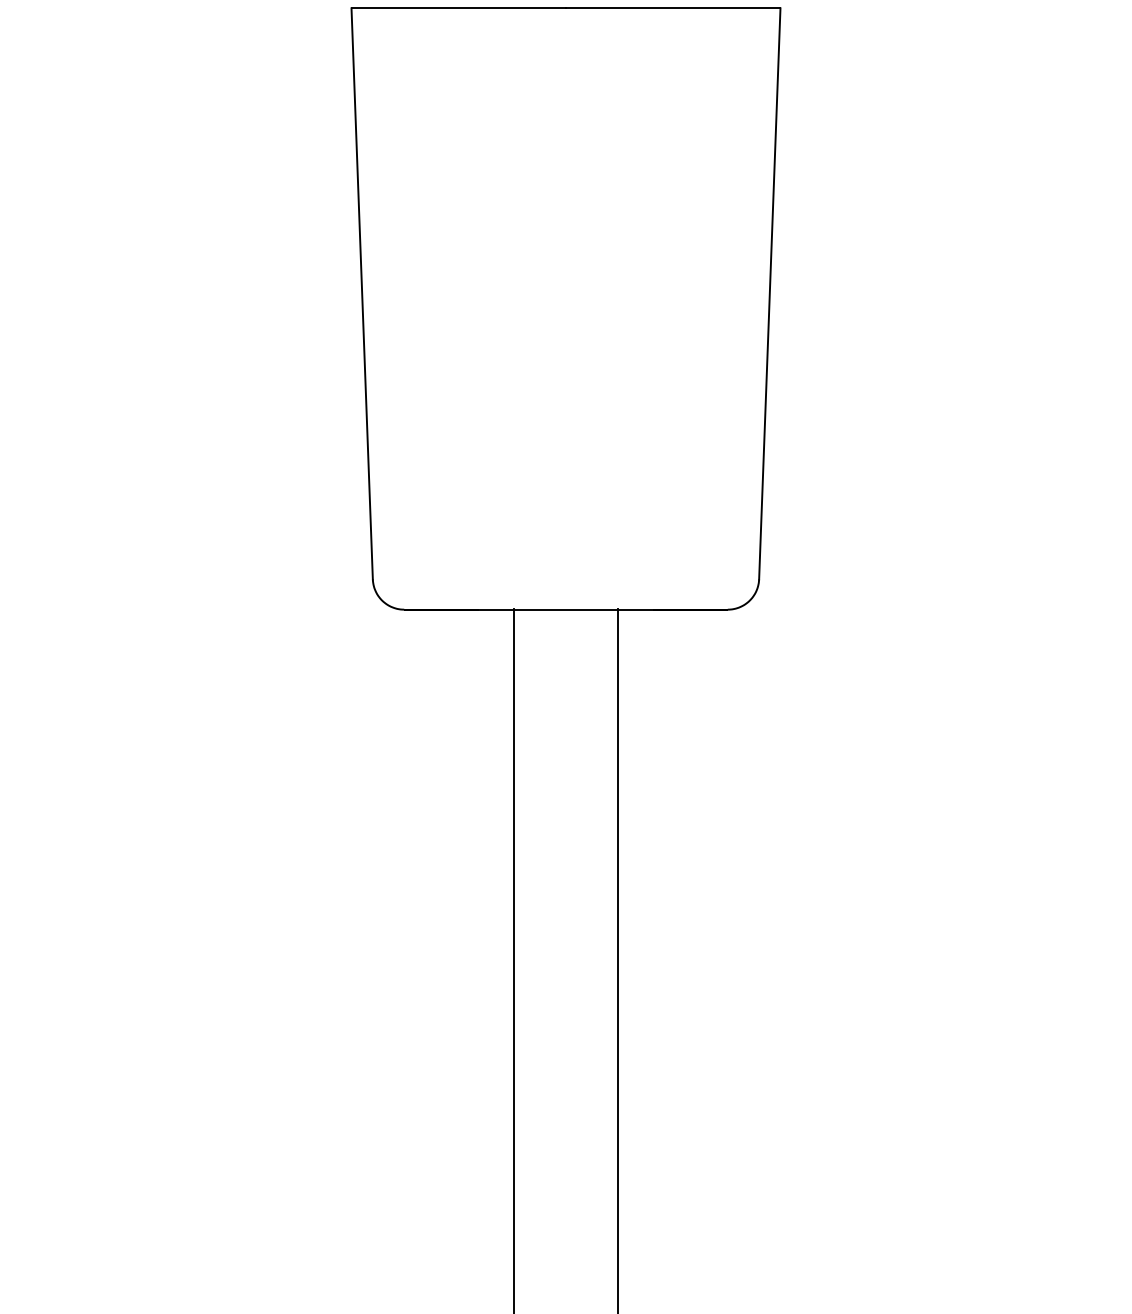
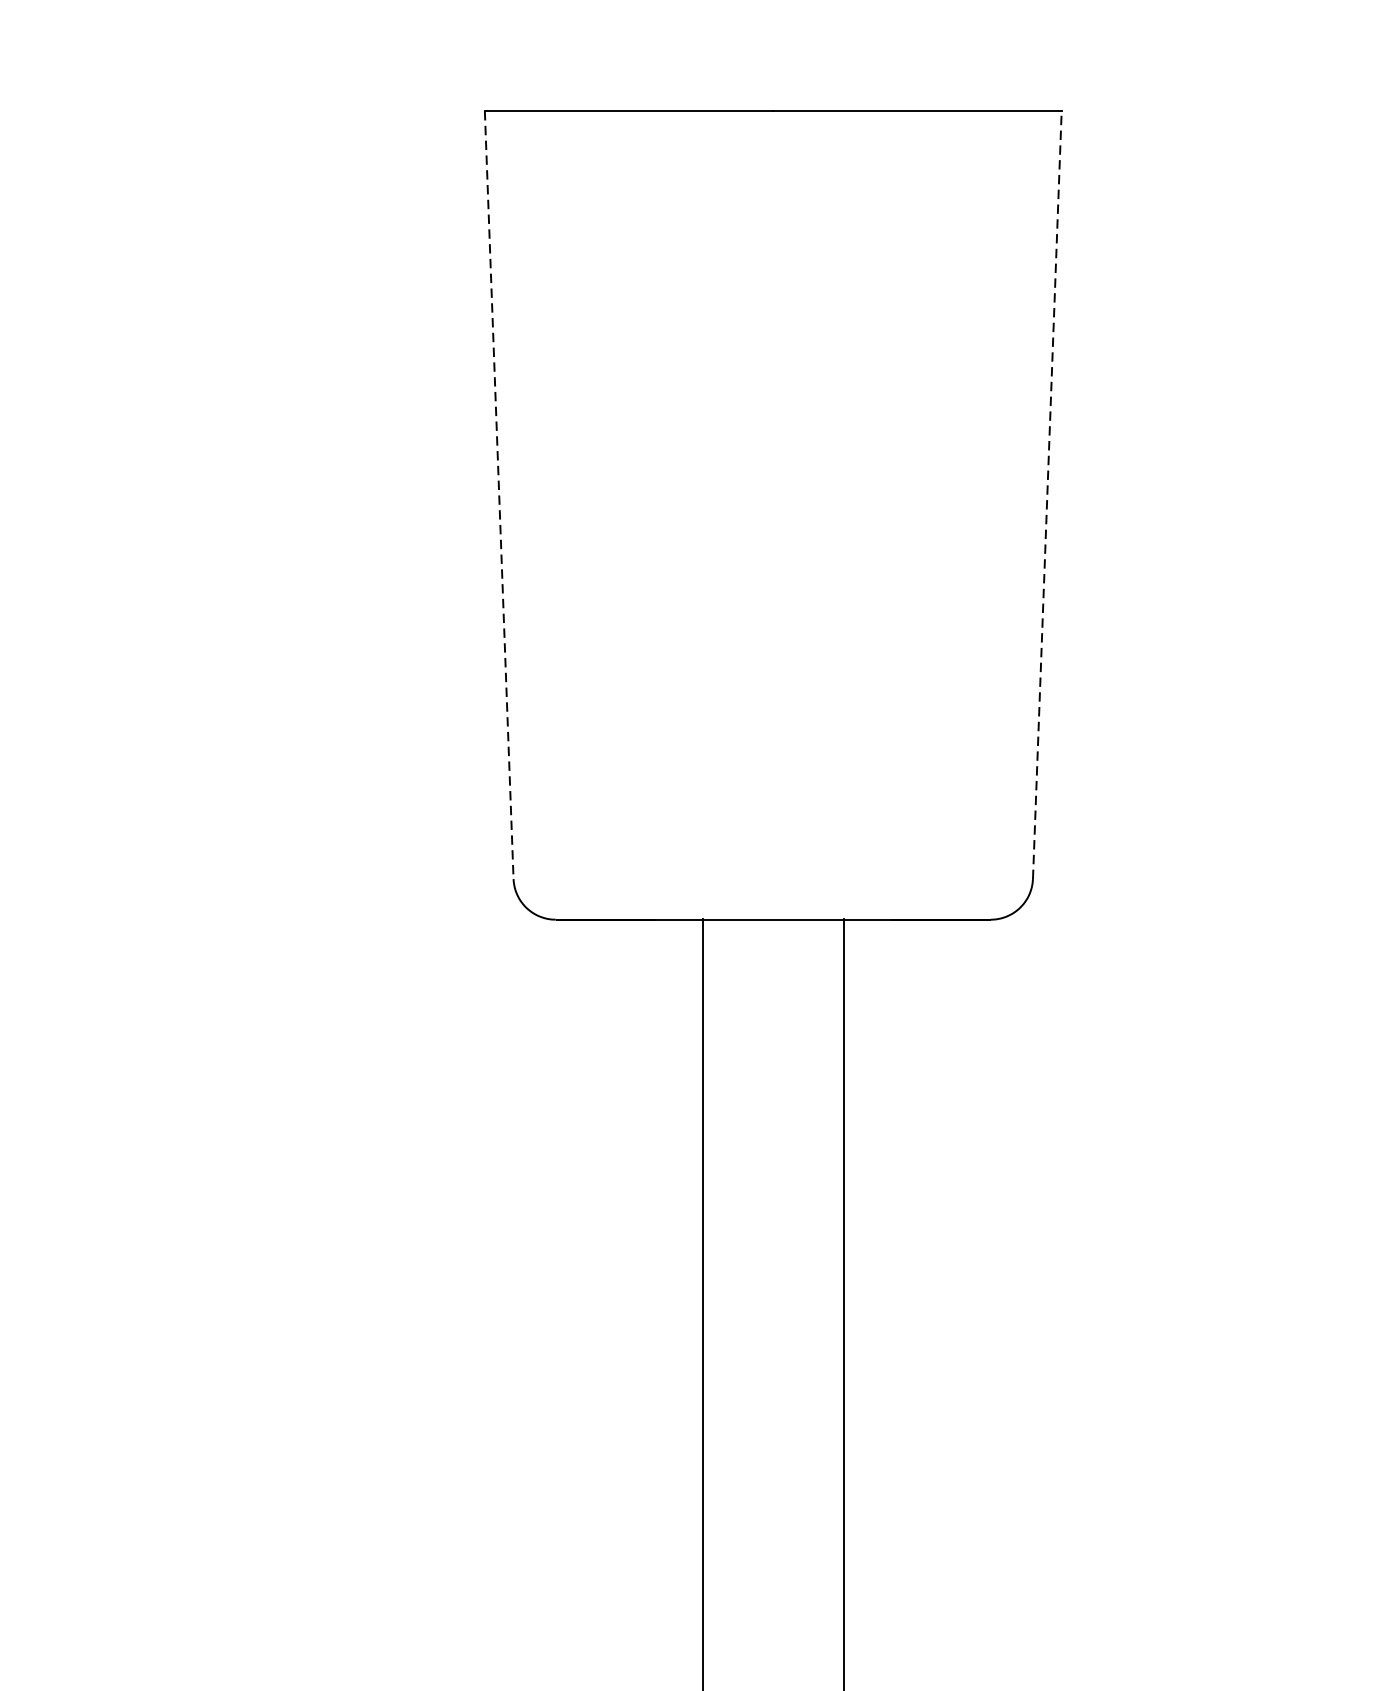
line: (362, 293) -> (499, 494), solid -> dashed
line: (769, 293) -> (1046, 494), solid -> dashed

